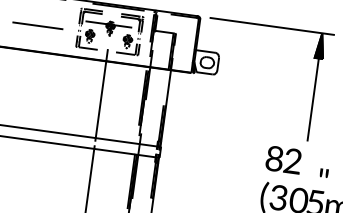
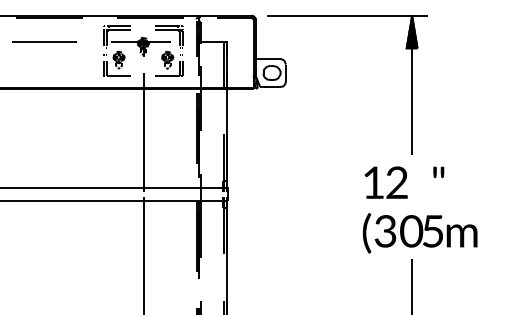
line: (37, 25) -> (44, 41), moved
text: (274, 158) -> (373, 182), 8 -> 1
text: (323, 173) -> (438, 172), moved

